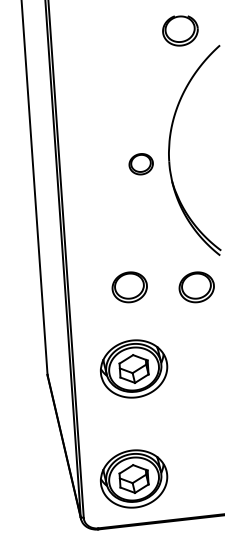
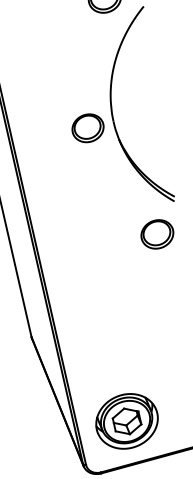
part: (140, 163) -> (87, 127), size x1.43
part: (129, 287) -> (94, 244), removed
part: (134, 368) -> (111, 318), removed

